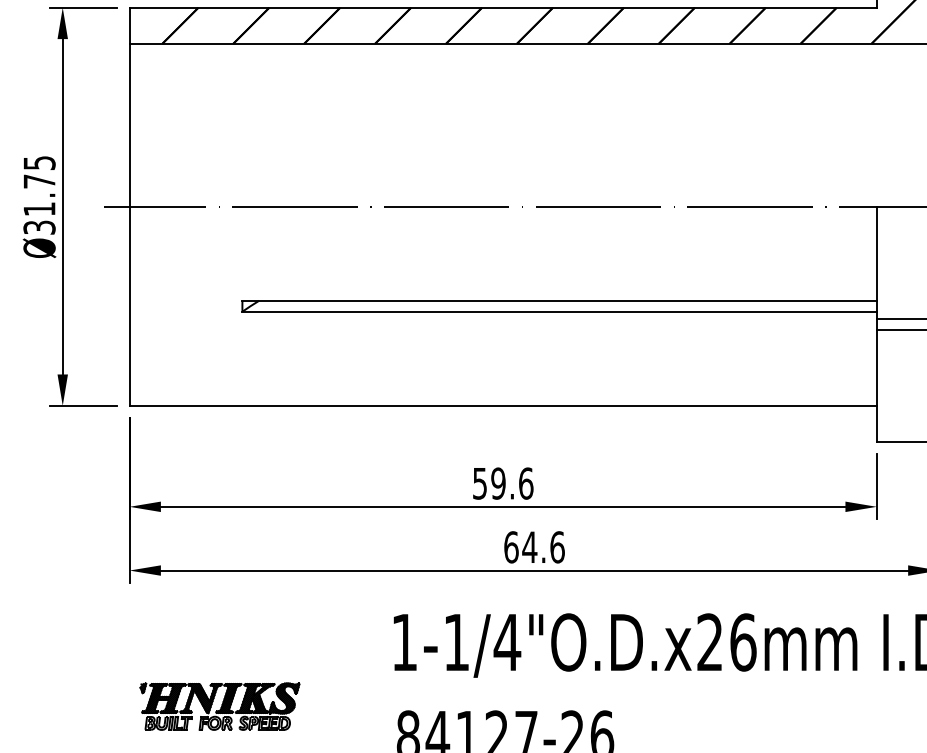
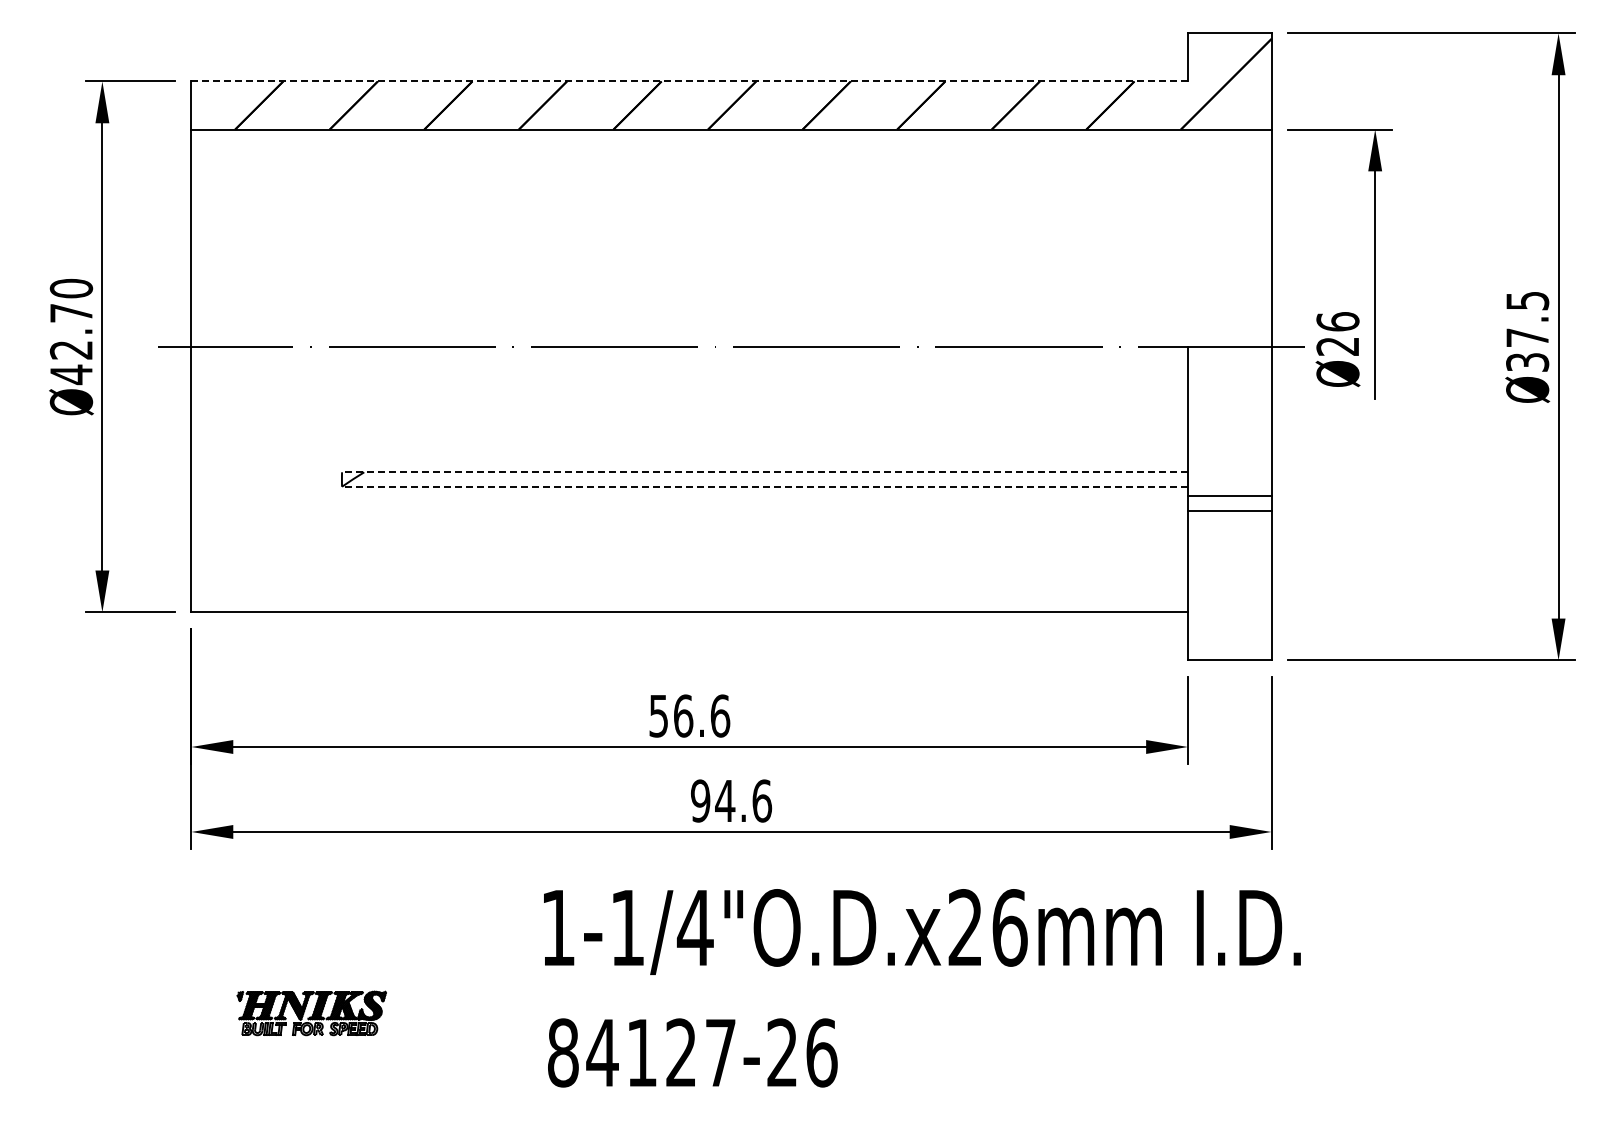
line: (503, 7) -> (690, 81), solid -> dashed
text: (39, 195) -> (71, 331), Ø31.75 -> Ø42.70
line: (559, 300) -> (764, 472), solid -> dashed
line: (559, 311) -> (764, 486), solid -> dashed
text: (498, 483) -> (683, 715), 59.6 -> 56.6
text: (511, 546) -> (700, 800), 64.6 -> 94.6
part: (219, 706) -> (311, 1013), size x0.7

